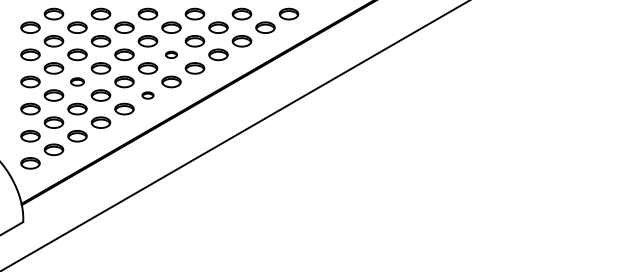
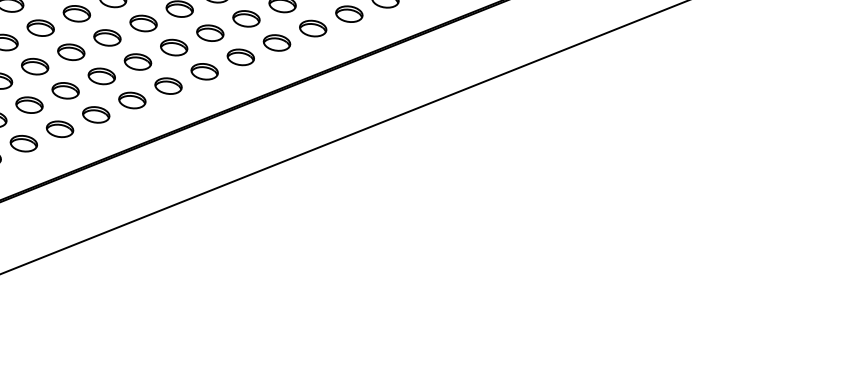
part: (171, 54) -> (210, 32), size x1.67
part: (77, 81) -> (71, 51), size x1.43
part: (147, 95) -> (167, 85), size x1.67

